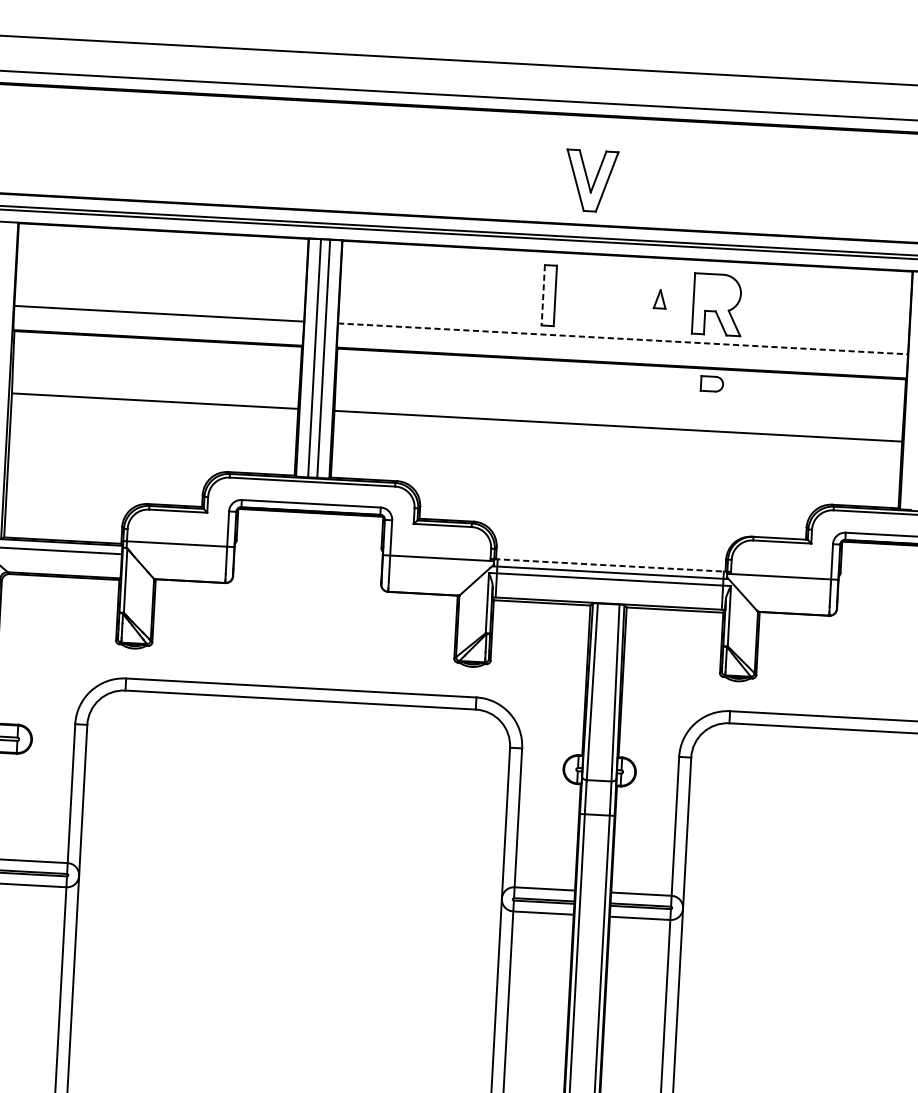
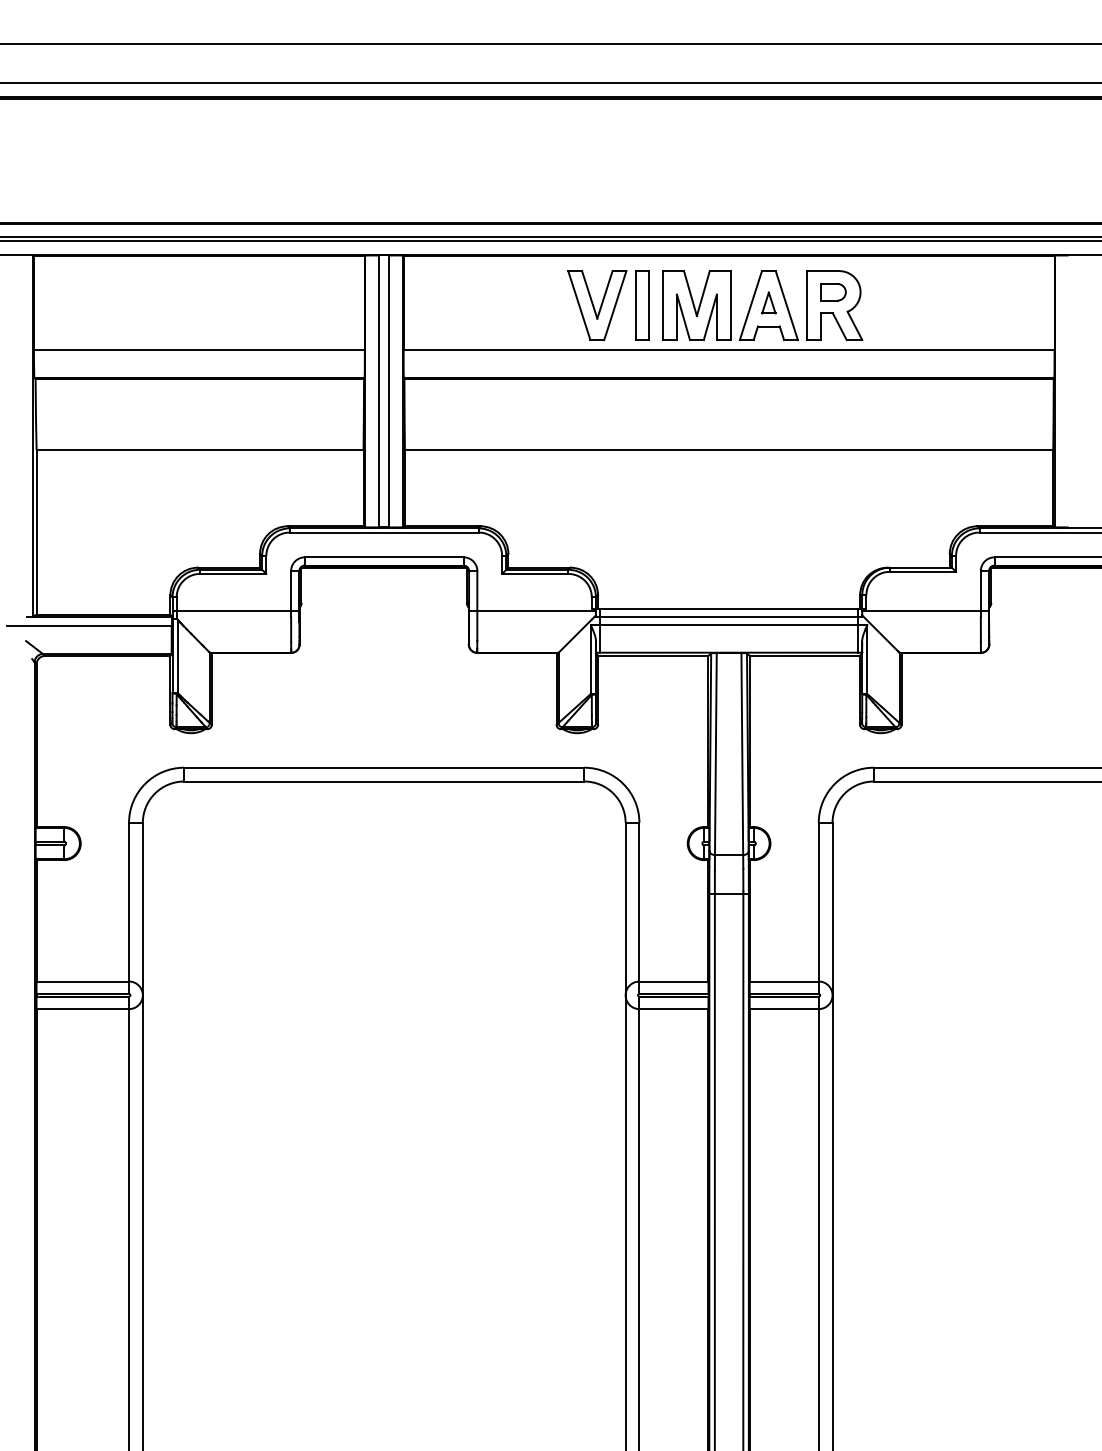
part: (591, 181) -> (597, 305), moved
line: (543, 296) -> (635, 306), dashed -> solid
part: (626, 299) -> (730, 305), added
line: (623, 339) -> (729, 350), dashed -> solid
part: (712, 384) -> (833, 292), moved
line: (611, 565) -> (729, 609), dashed -> solid

